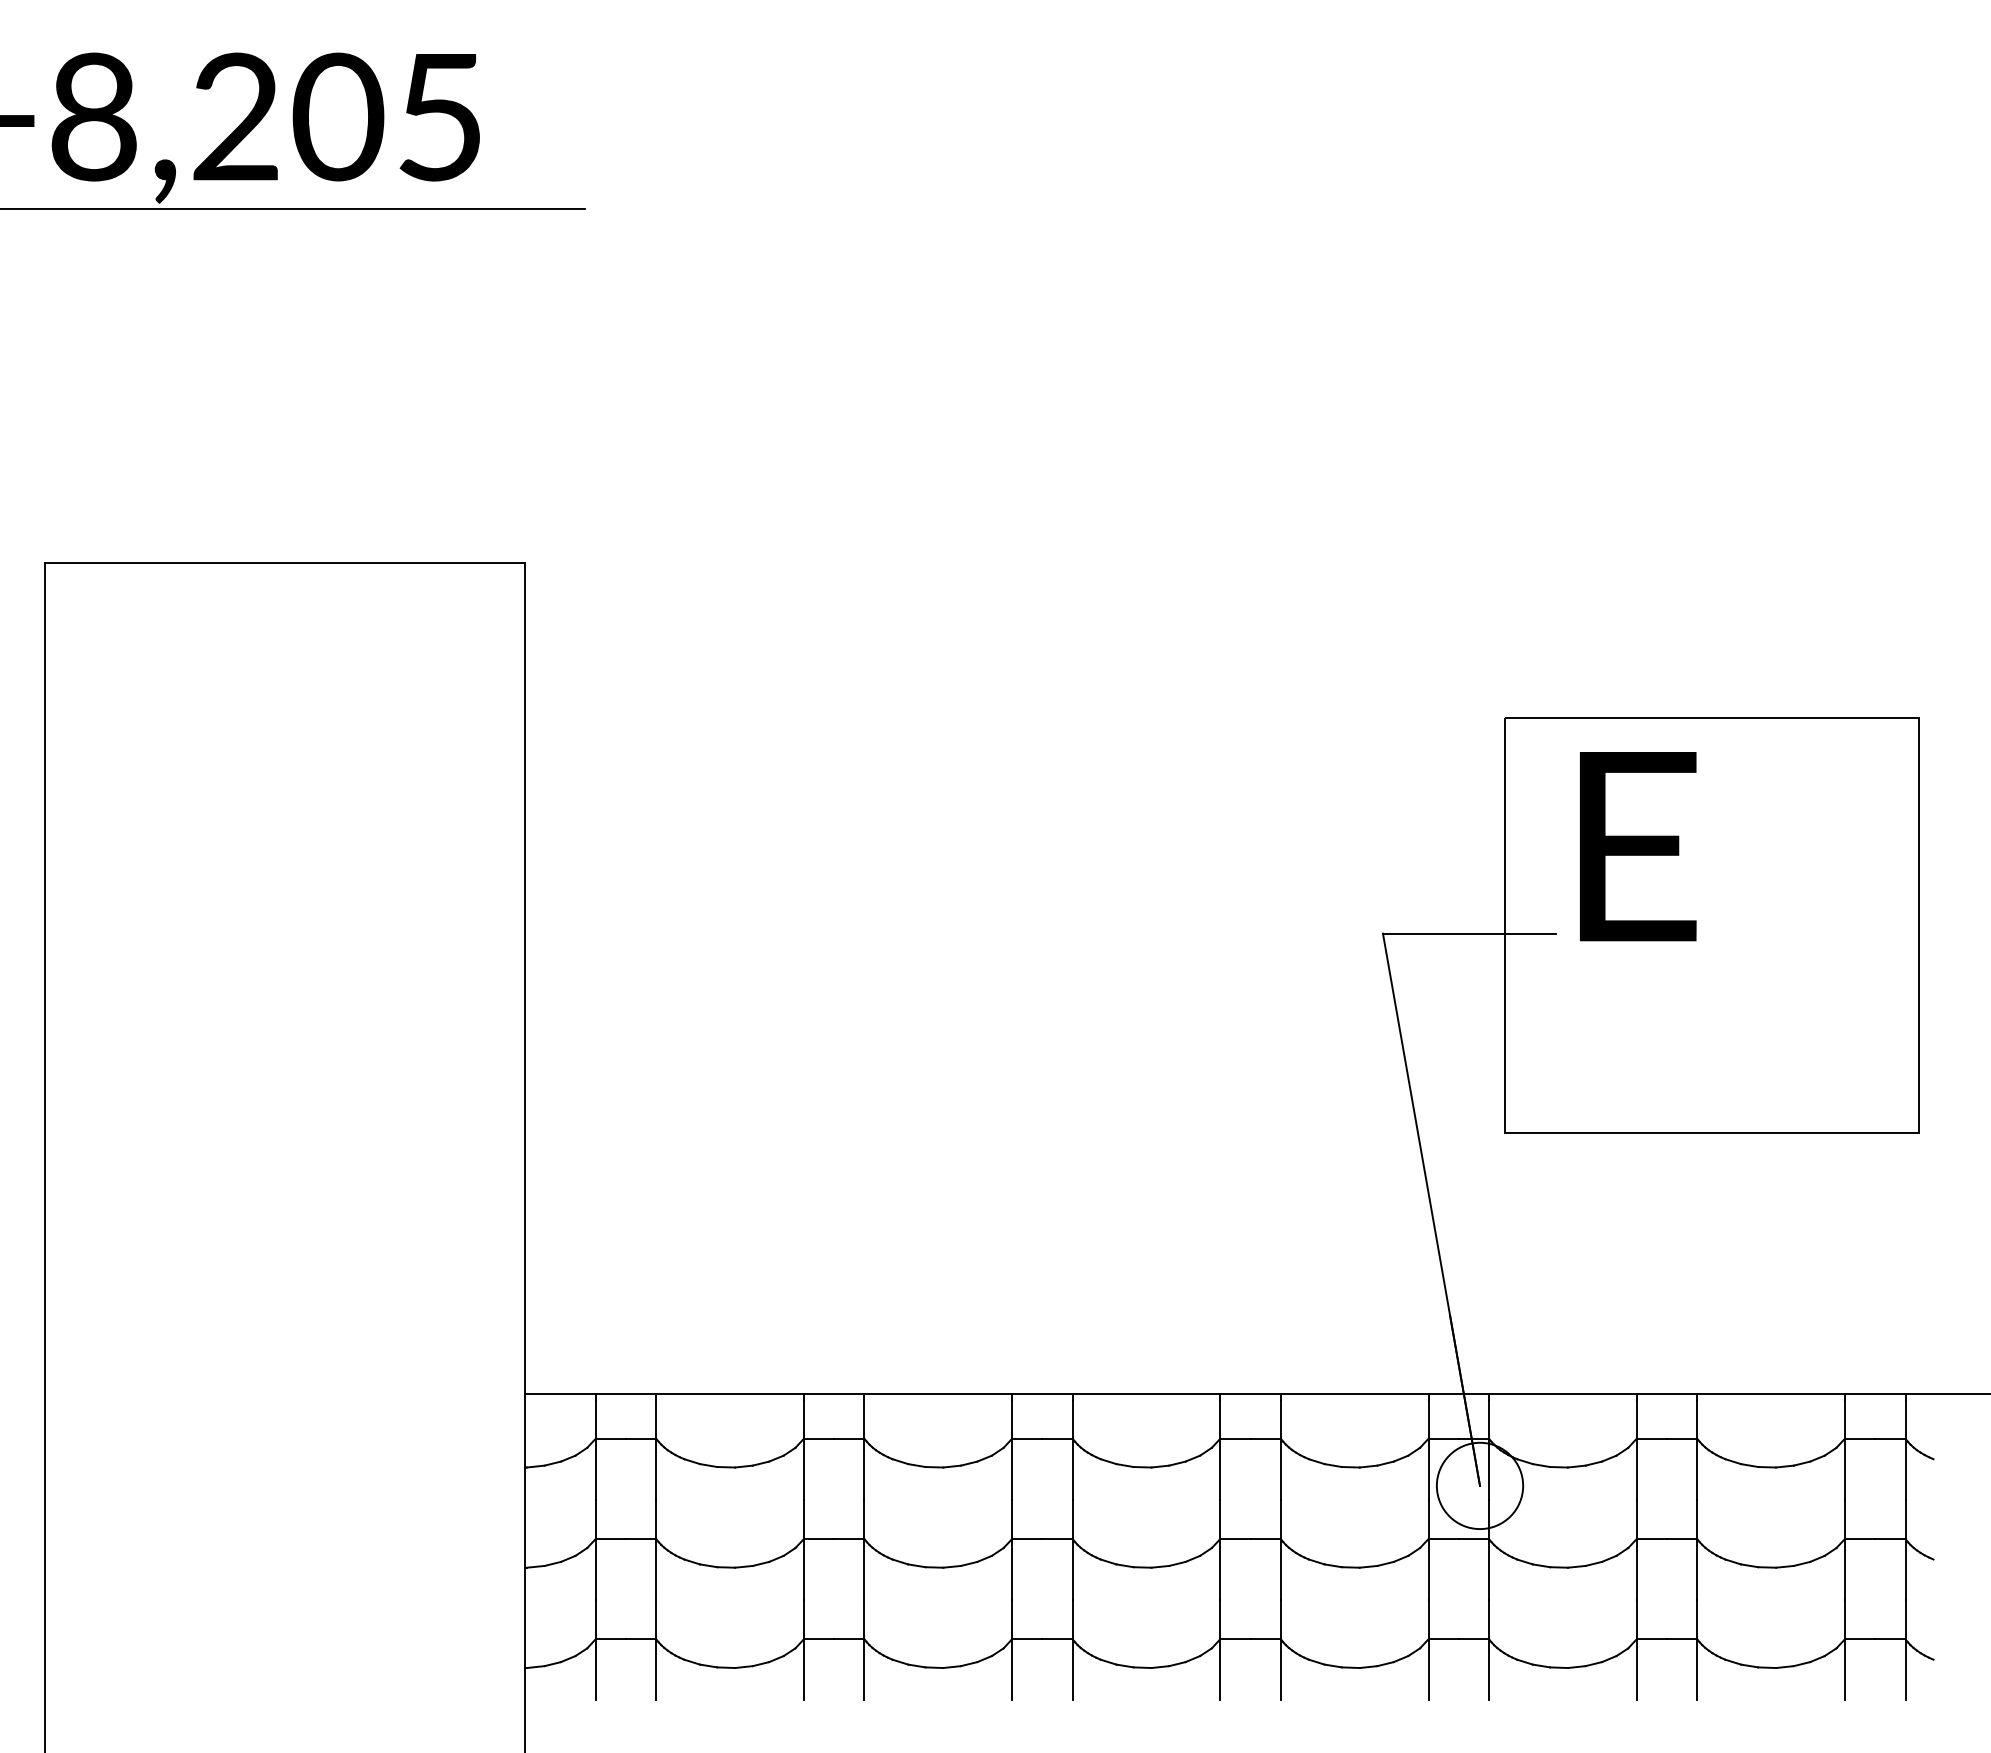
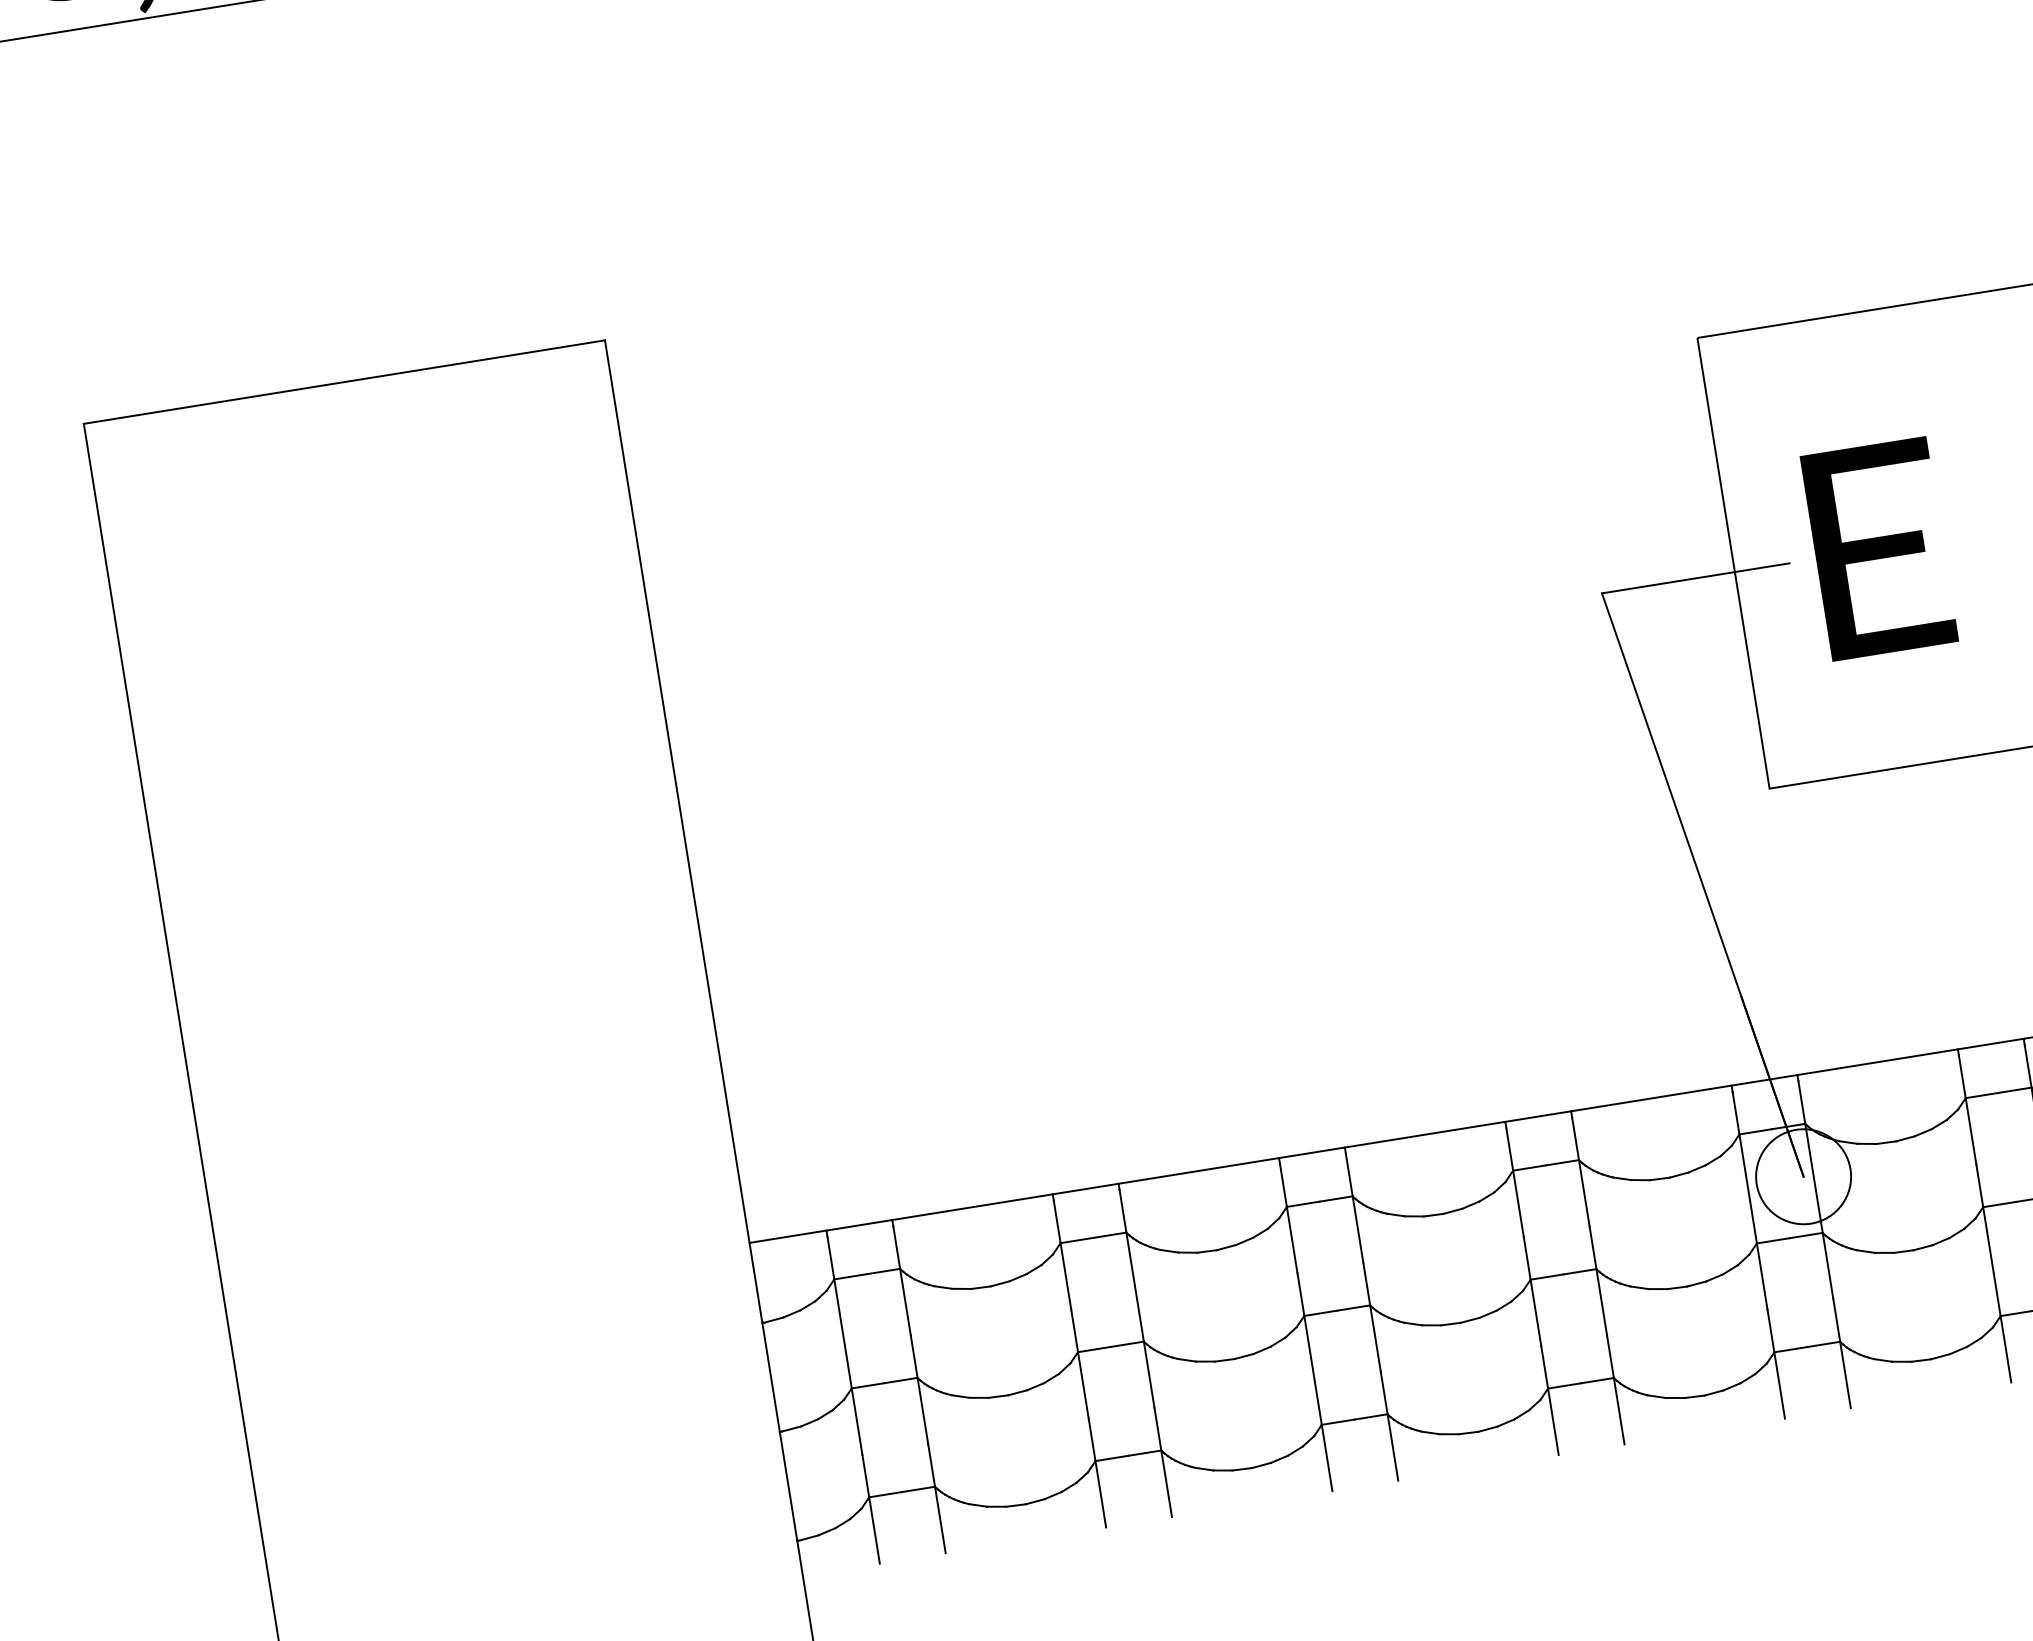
text: (1638, 846) -> (1879, 548), moved

